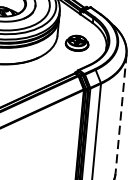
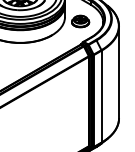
line: (121, 114) -> (119, 72), dashed -> solid

